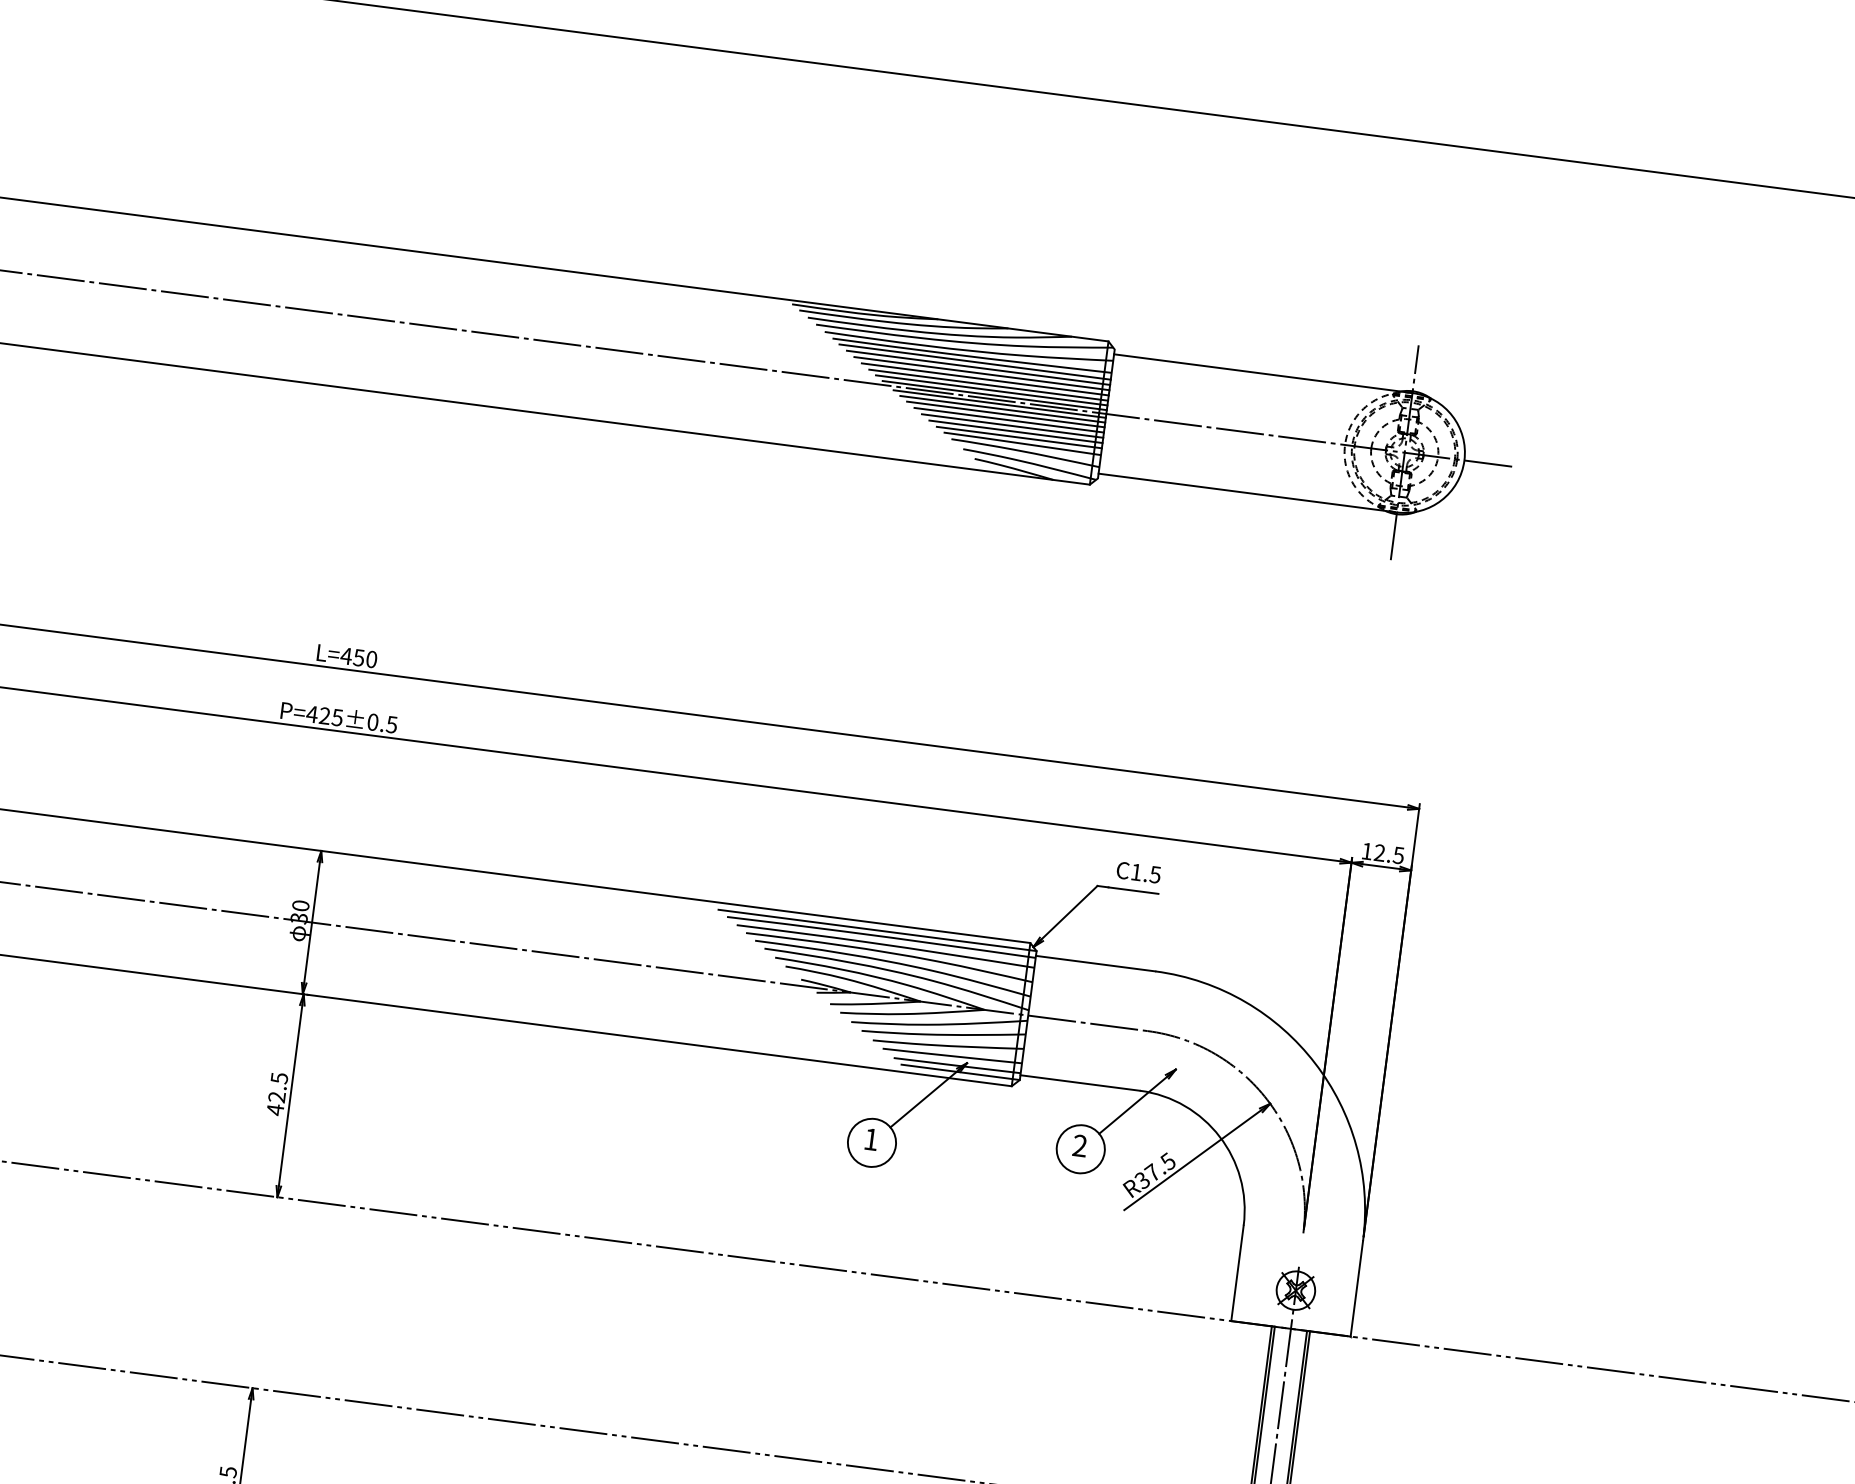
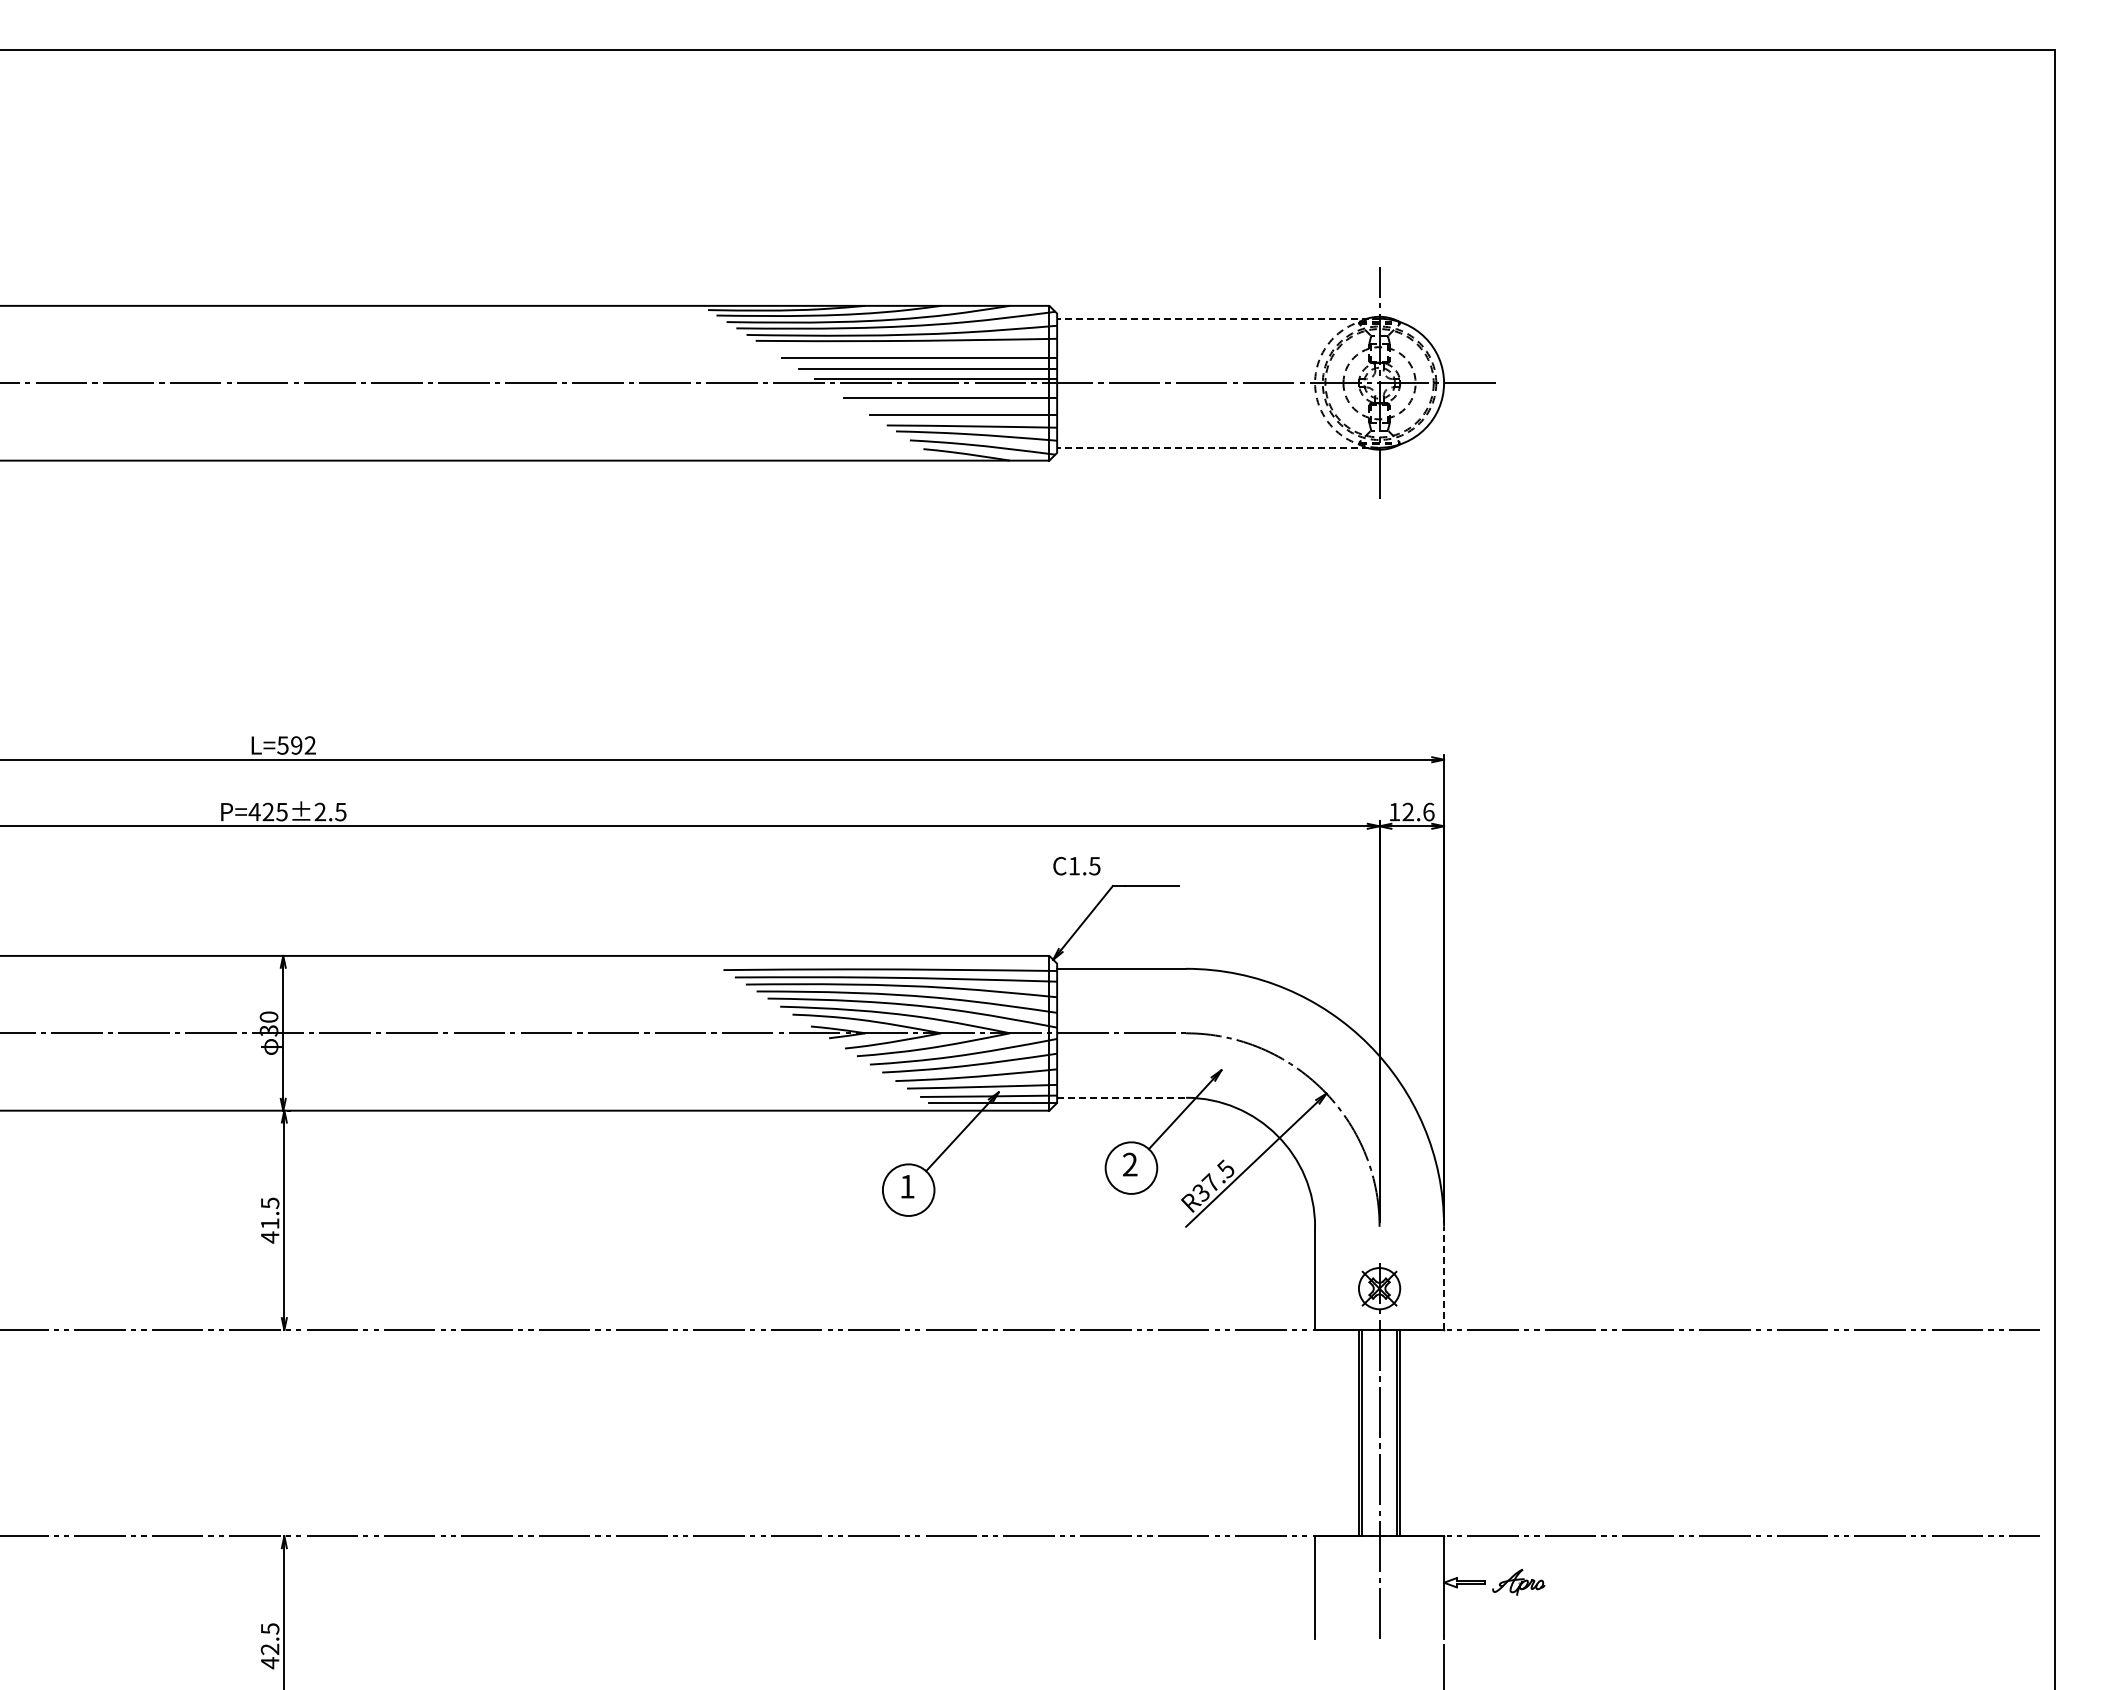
line: (975, 362) -> (910, 346), removed
line: (978, 367) -> (914, 351), removed
line: (1262, 373) -> (1217, 318), solid -> dashed
line: (985, 379) -> (923, 363), removed
line: (992, 389) -> (932, 373), removed
line: (999, 404) -> (942, 387), removed
line: (1002, 409) -> (946, 392), removed
line: (1008, 420) -> (954, 403), removed
line: (1012, 425) -> (959, 408), removed
line: (1018, 437) -> (967, 420), removed
line: (1247, 492) -> (1217, 447), solid -> dashed
text: (358, 657) -> (296, 745), L=450 -> L=592
text: (373, 722) -> (320, 812), P=425±0.5 -> P=425±2.5
text: (1398, 854) -> (1428, 811), 12.5 -> 12.6
text: (1138, 871) -> (1076, 865), moved
line: (877, 930) -> (885, 963), removed
line: (1080, 1082) -> (1122, 1097), solid -> dashed
text: (276, 1096) -> (269, 1223), 42.5 -> 41.5
line: (1357, 1289) -> (1444, 1278), solid -> dashed

